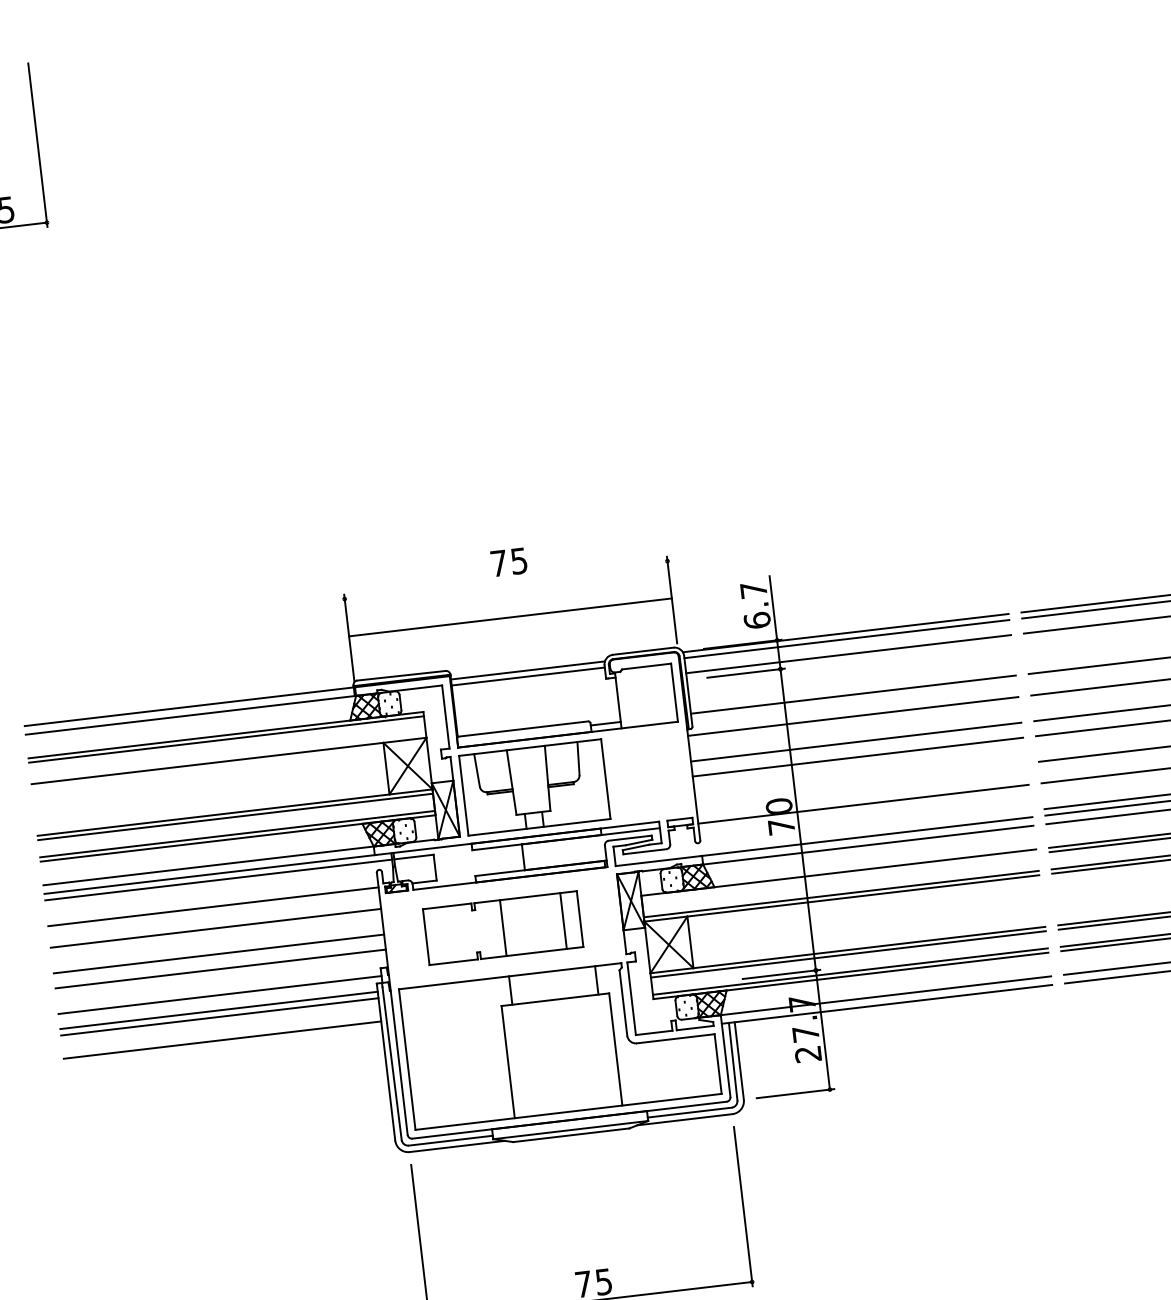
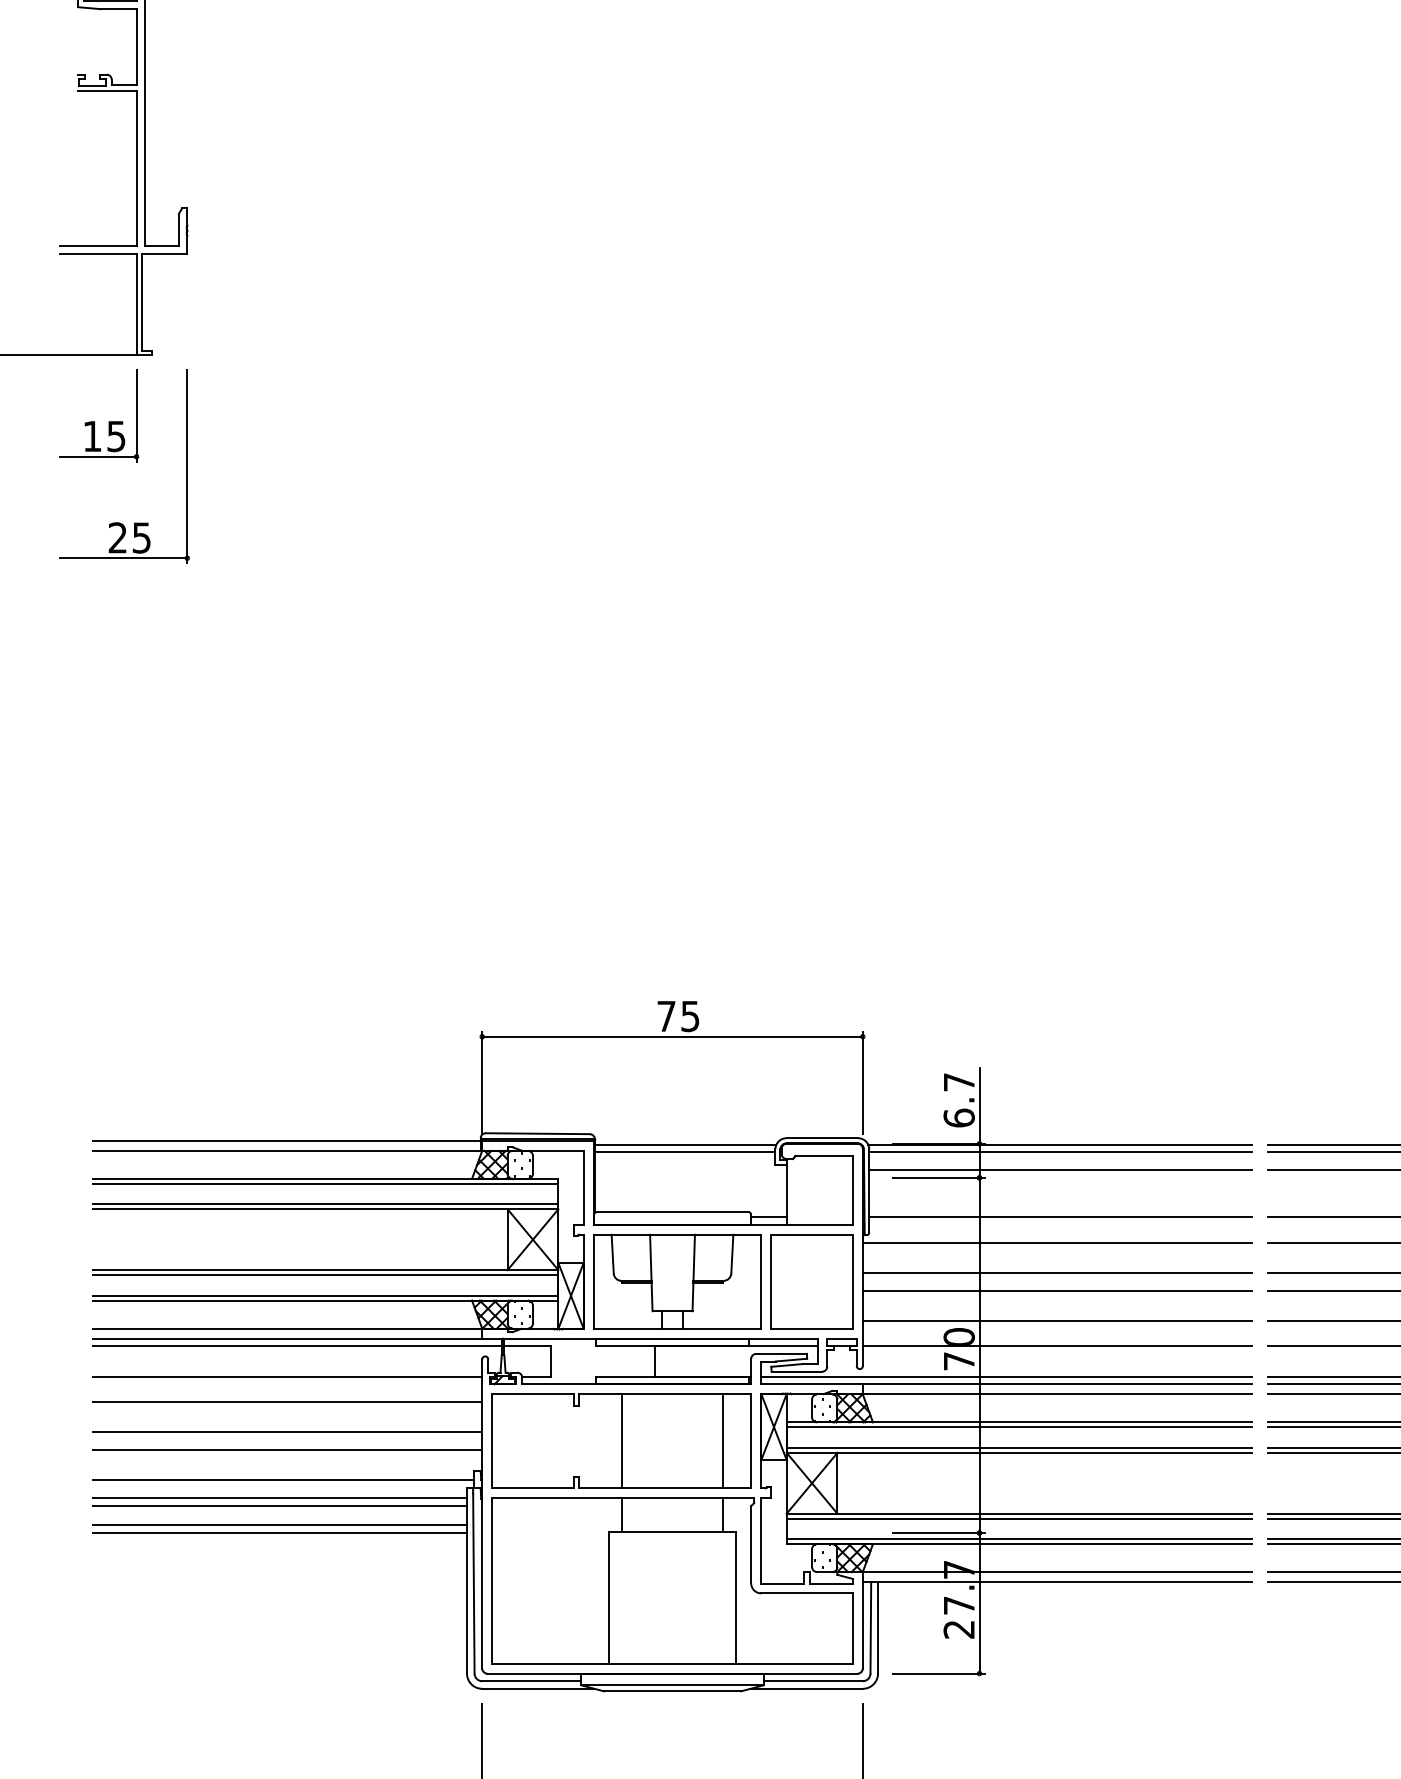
line: (510, 617) -> (672, 1036), moved
line: (228, 756) -> (325, 1204), added
part: (648, 773) -> (811, 1281), added
line: (860, 782) -> (1057, 1320), added
line: (823, 834) -> (1006, 1376), added
line: (839, 876) -> (1019, 1427), added
part: (503, 927) -> (621, 1440), size x1.43
line: (221, 1032) -> (279, 1524), added

